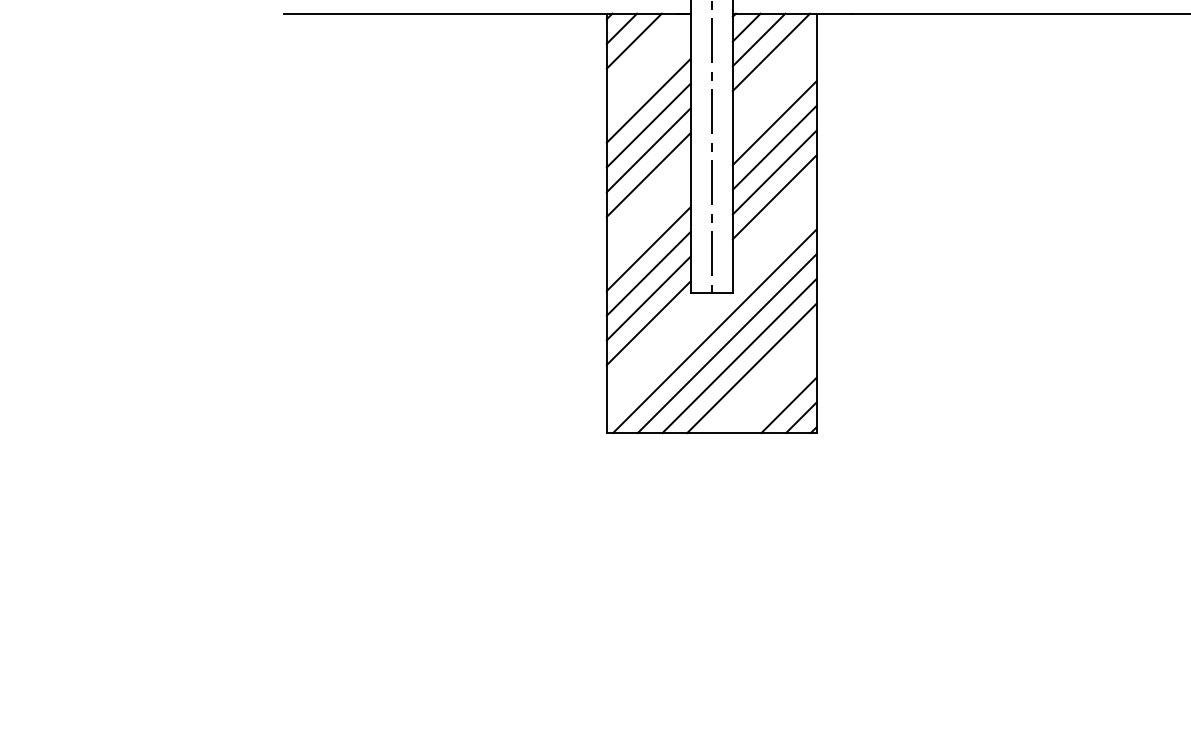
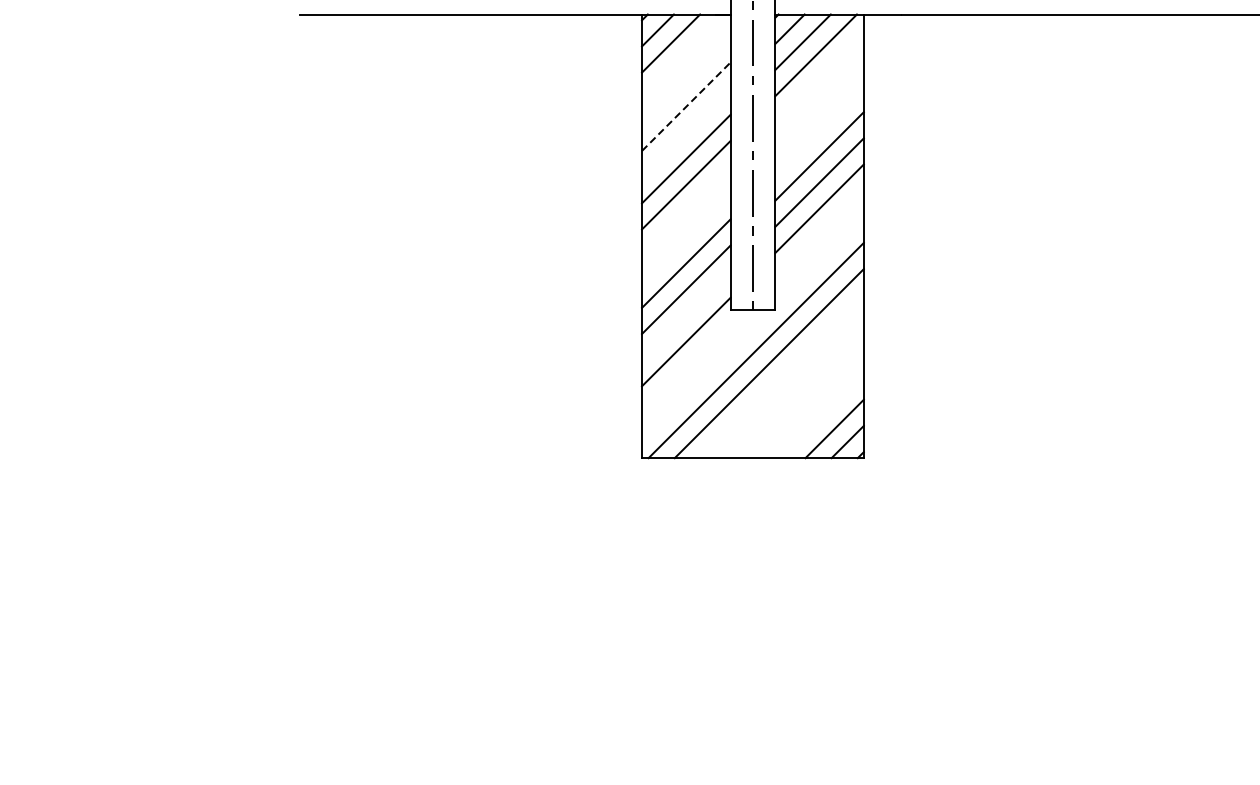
line: (649, 100) -> (687, 106), solid -> dashed
line: (774, 123) -> (819, 130), removed
line: (648, 125) -> (686, 132), removed
line: (648, 298) -> (686, 315), removed
line: (739, 356) -> (782, 377), removed
line: (751, 368) -> (795, 389), removed

